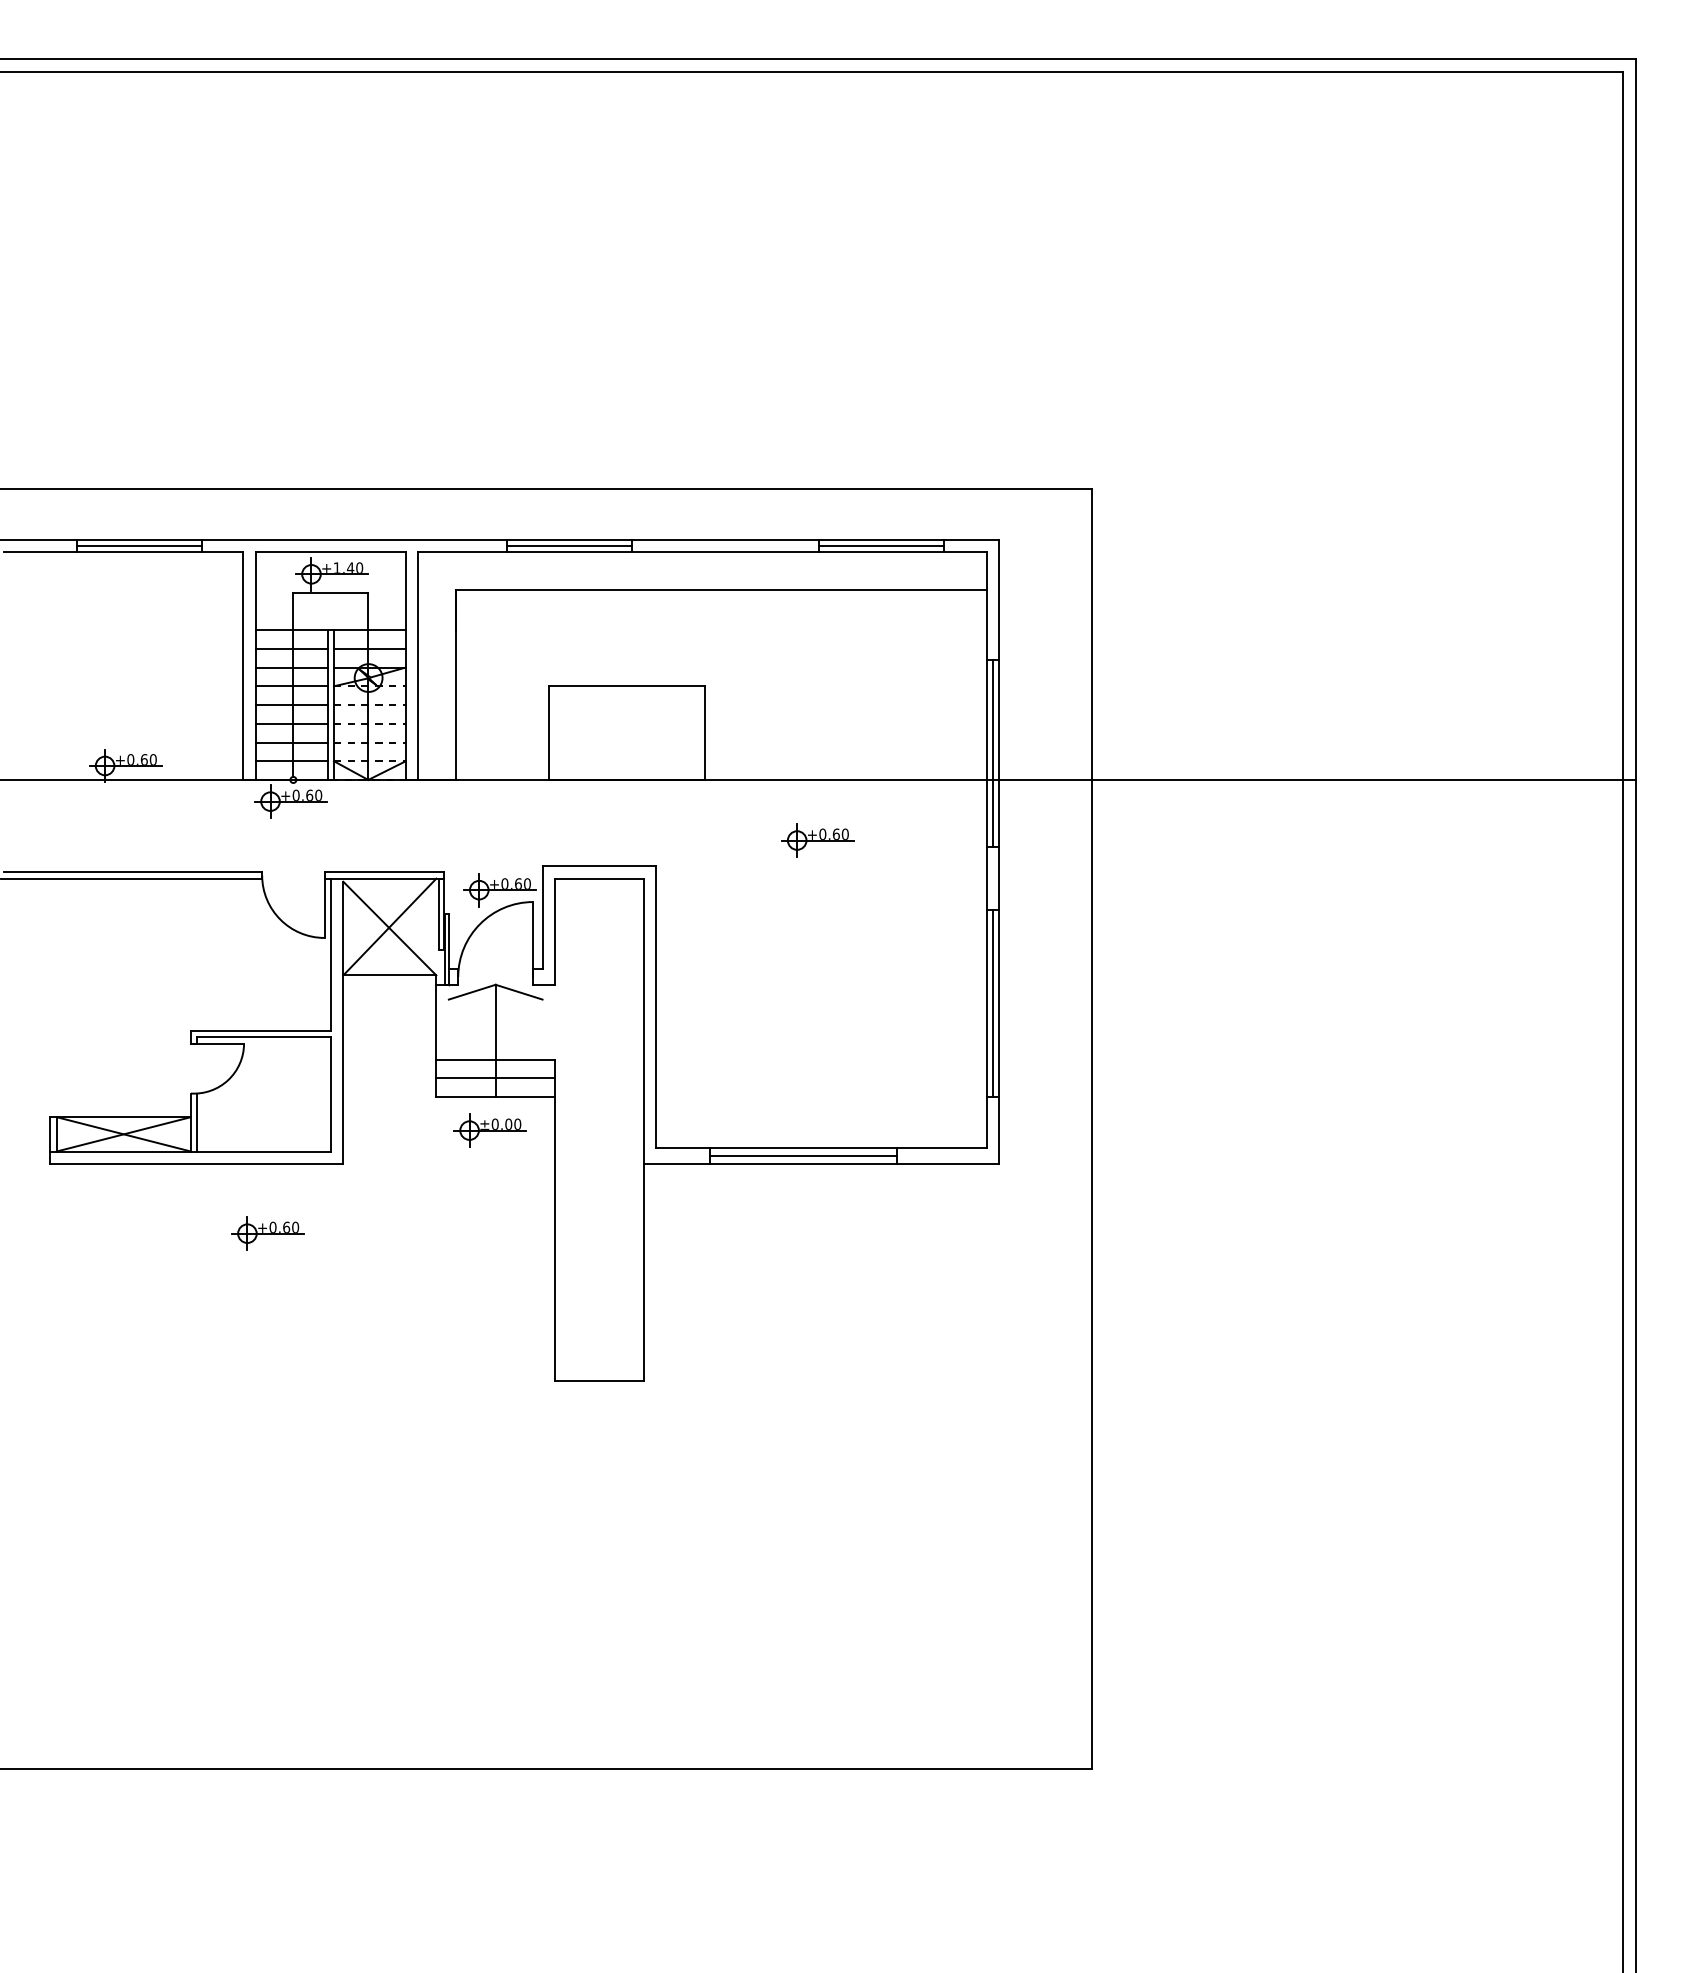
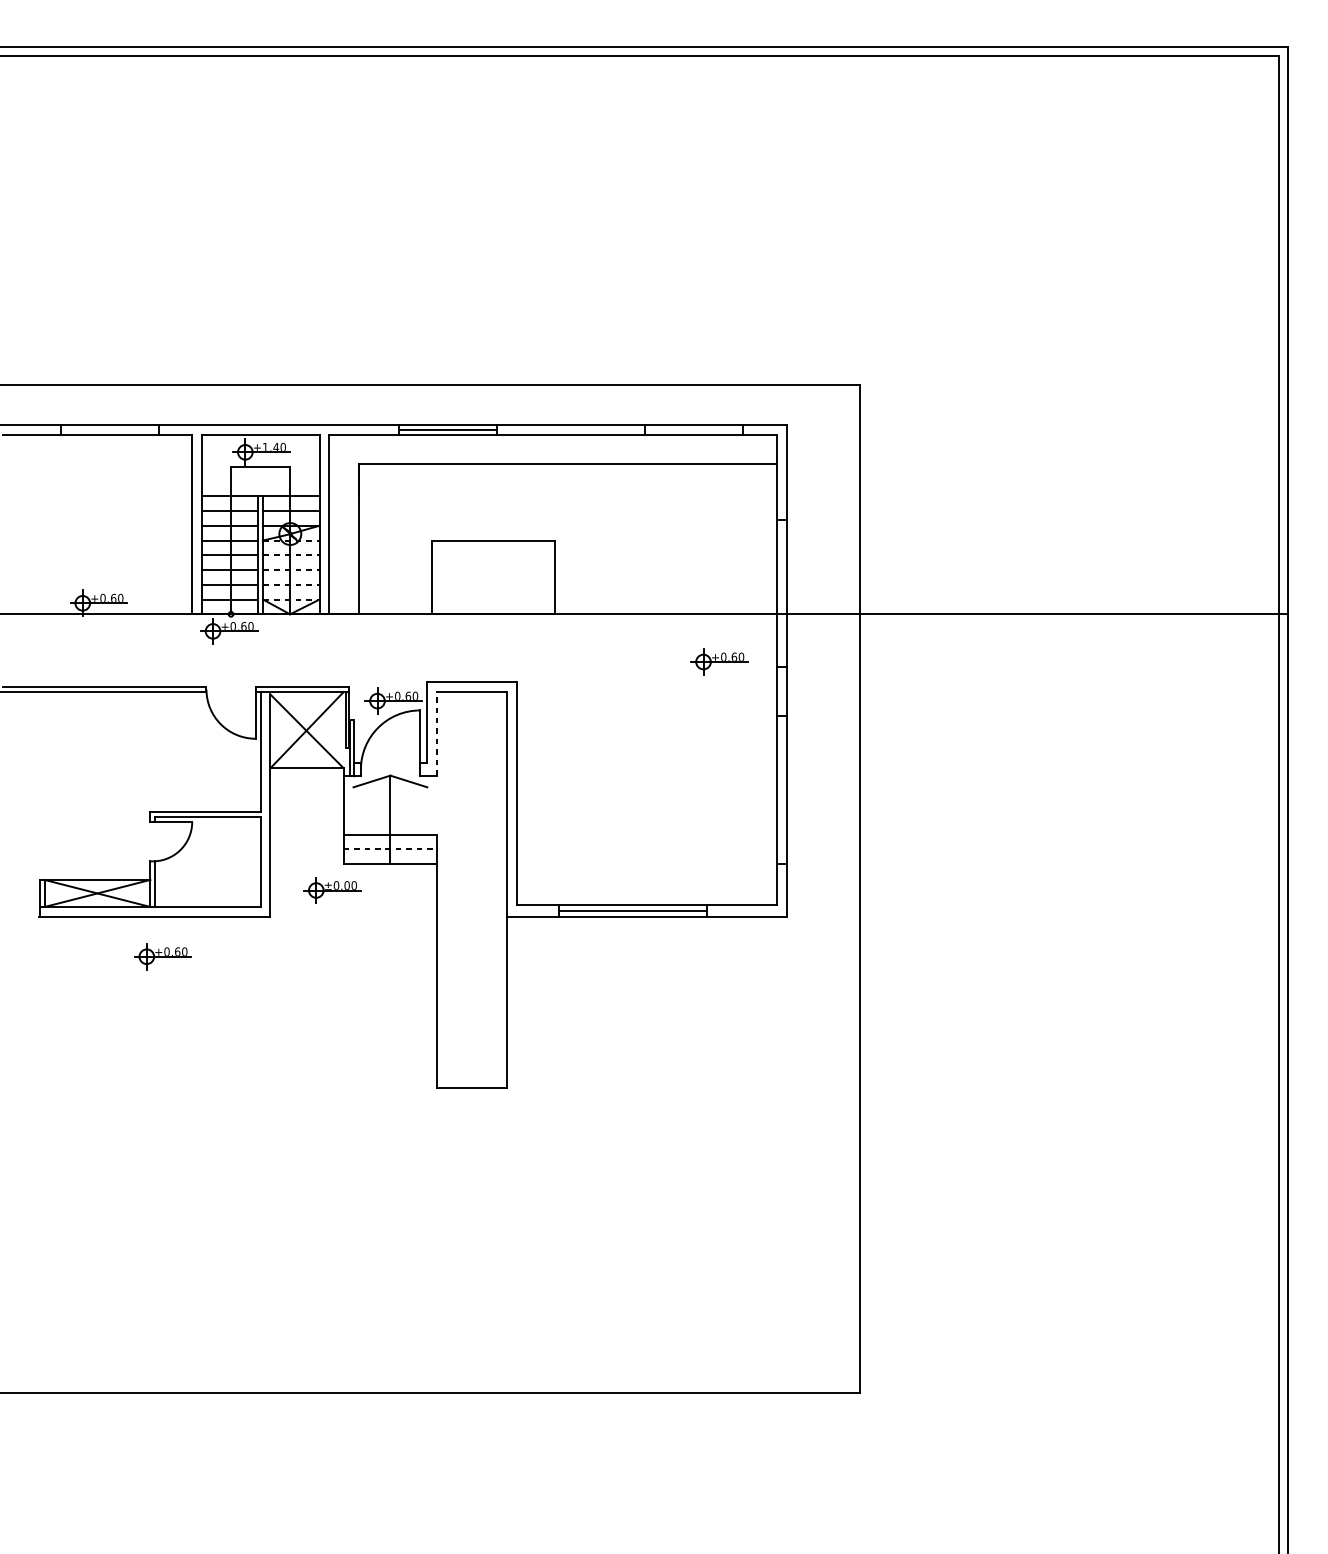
line: (138, 545) -> (109, 429), removed
line: (880, 545) -> (693, 429), removed
line: (992, 753) -> (781, 593), removed
part: (817, 840) -> (719, 661), moved
line: (555, 931) -> (437, 733), solid -> dashed
line: (992, 1002) -> (781, 789), removed
line: (496, 1078) -> (391, 849), solid -> dashed
part: (489, 1130) -> (331, 890), moved
part: (267, 1233) -> (162, 956), moved

